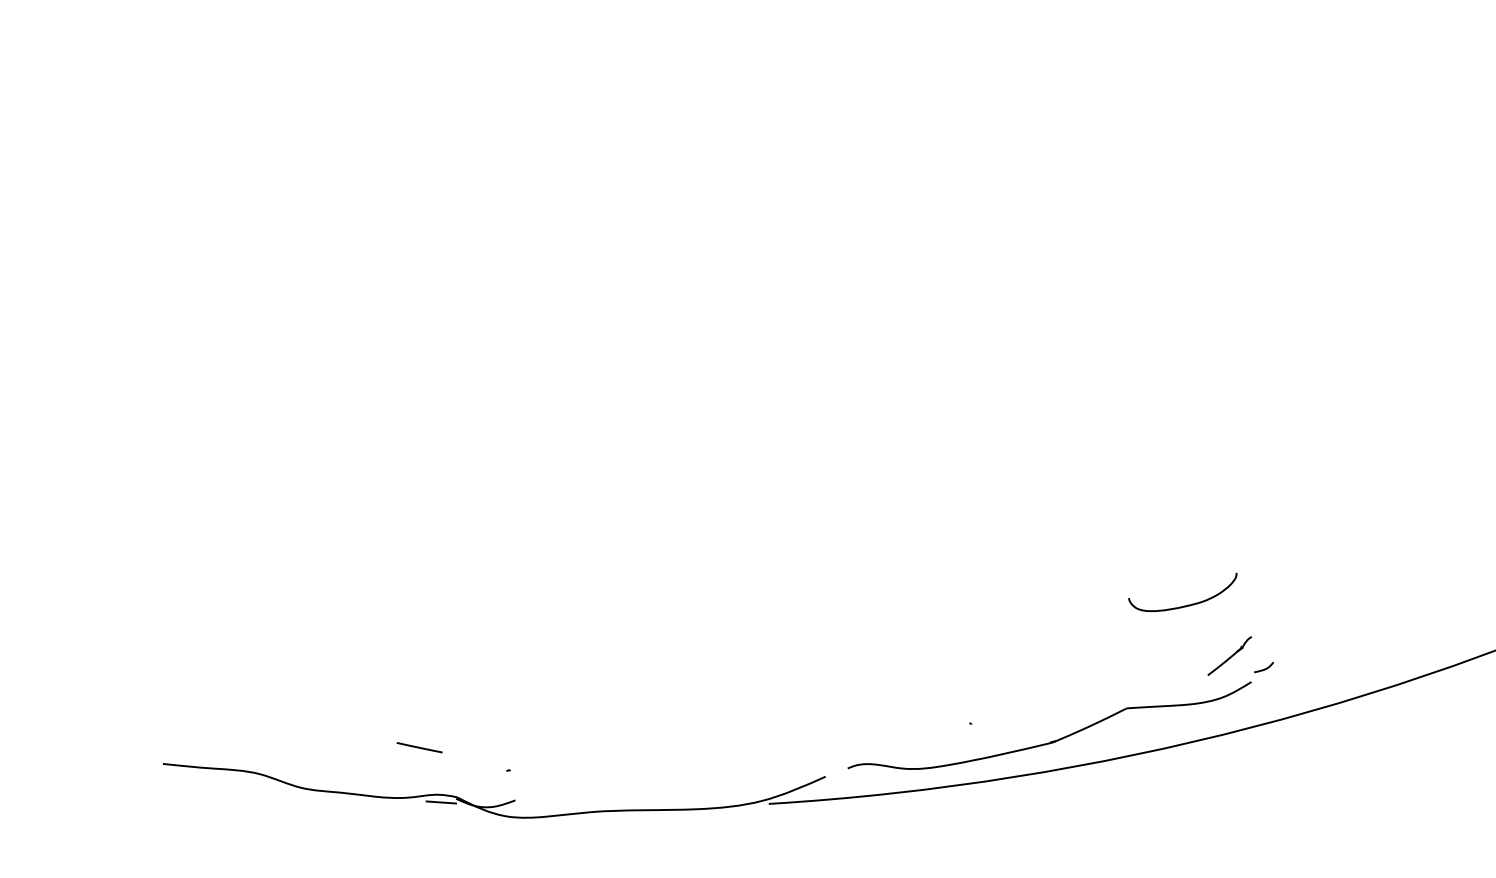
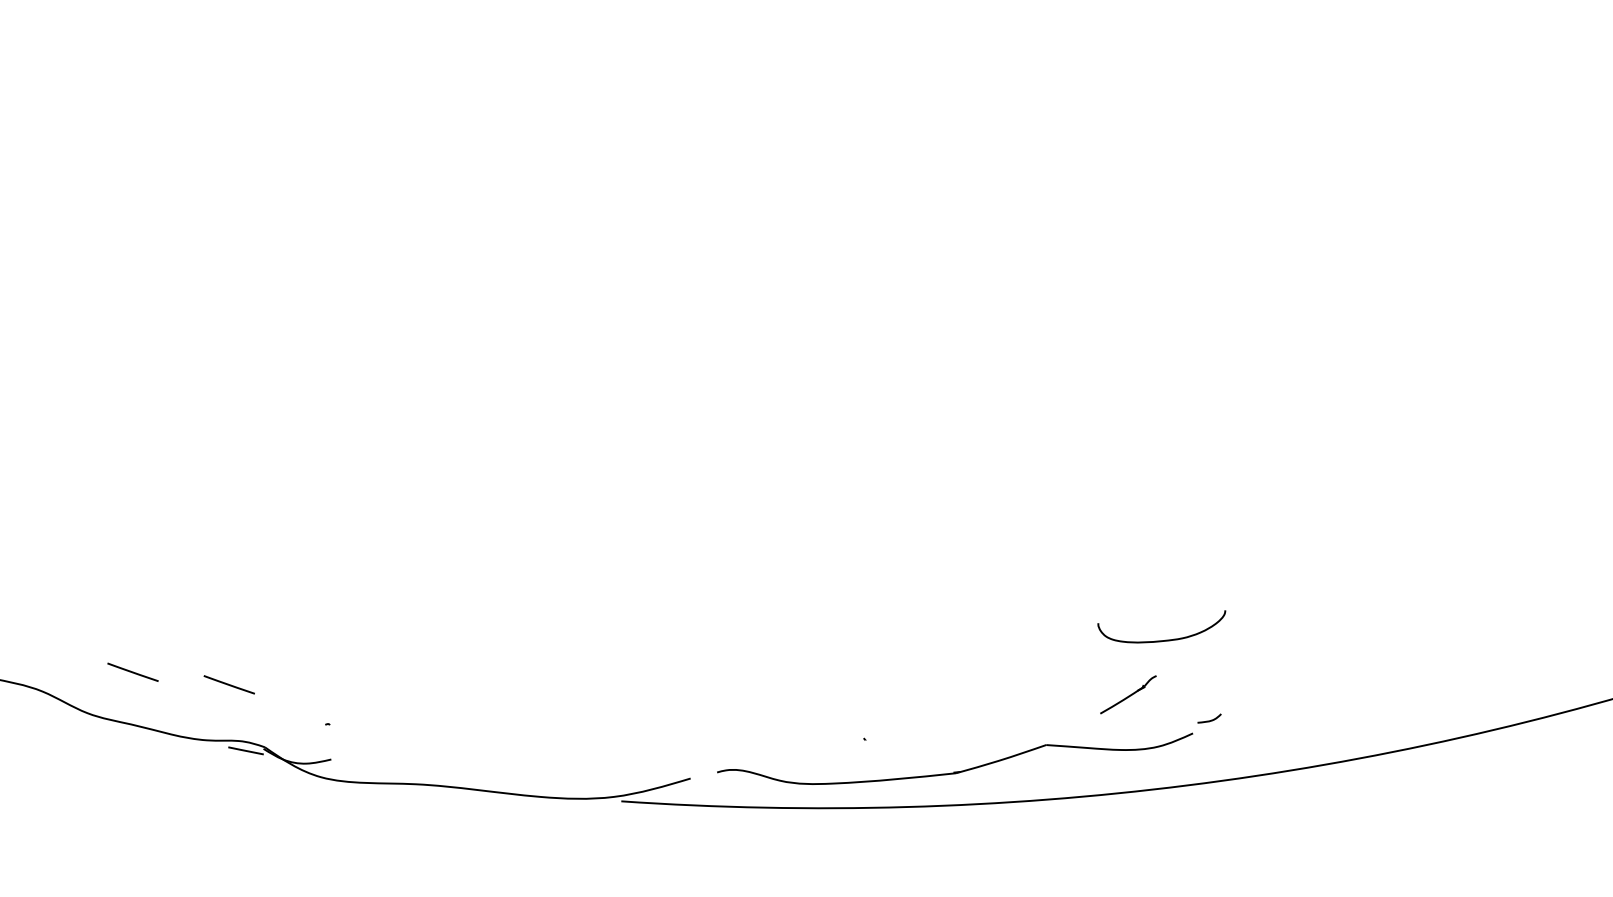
curve: (1183, 605) -> (1159, 639), moved
part: (1229, 655) -> (1128, 694), moved
line: (335, 747) -> (132, 672), added

